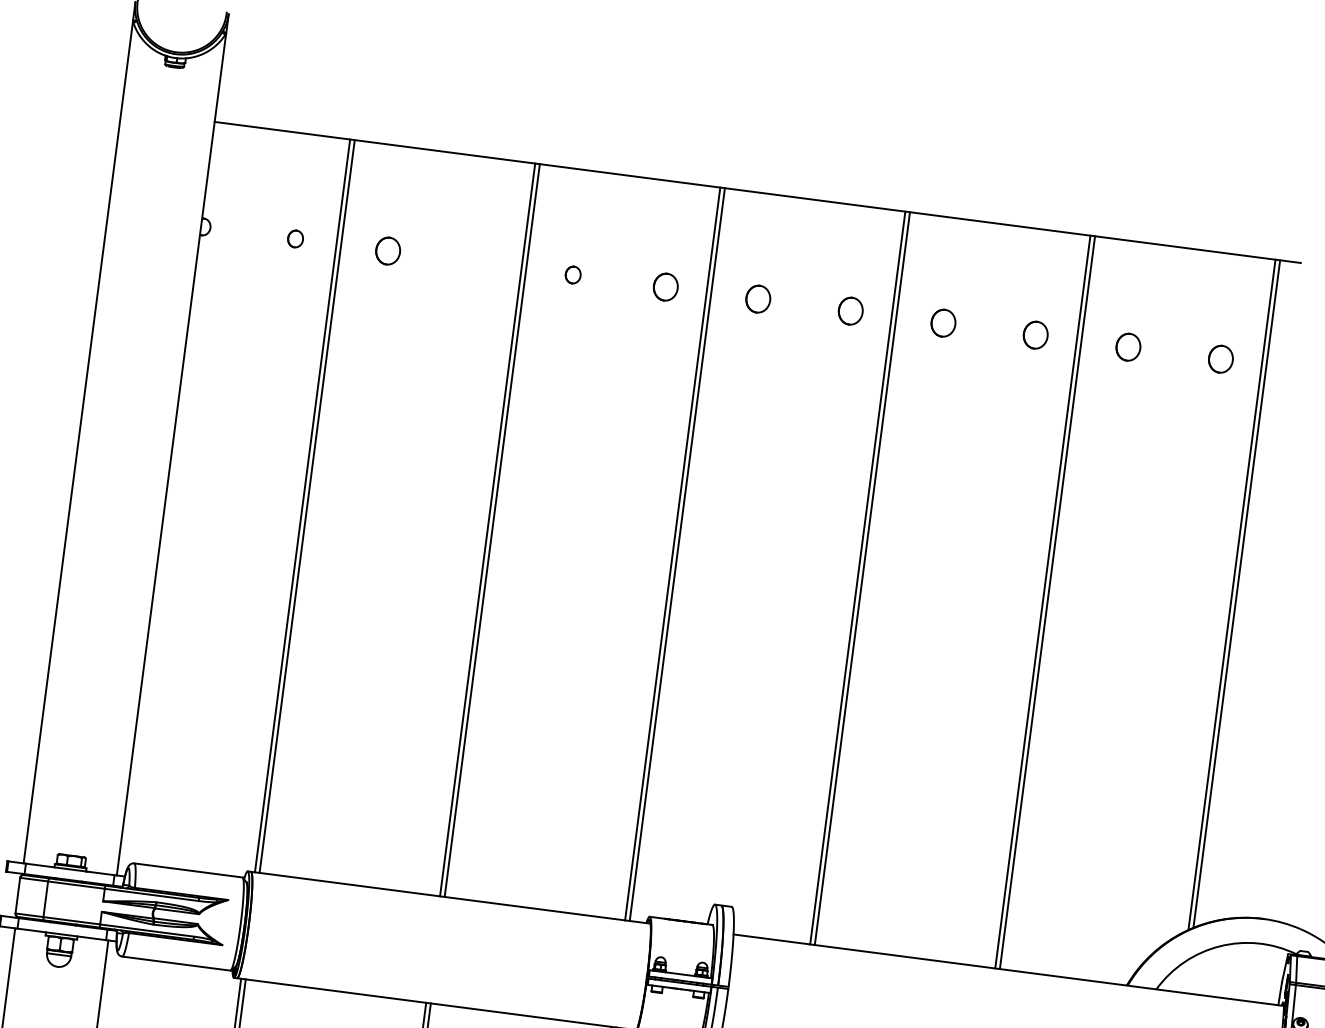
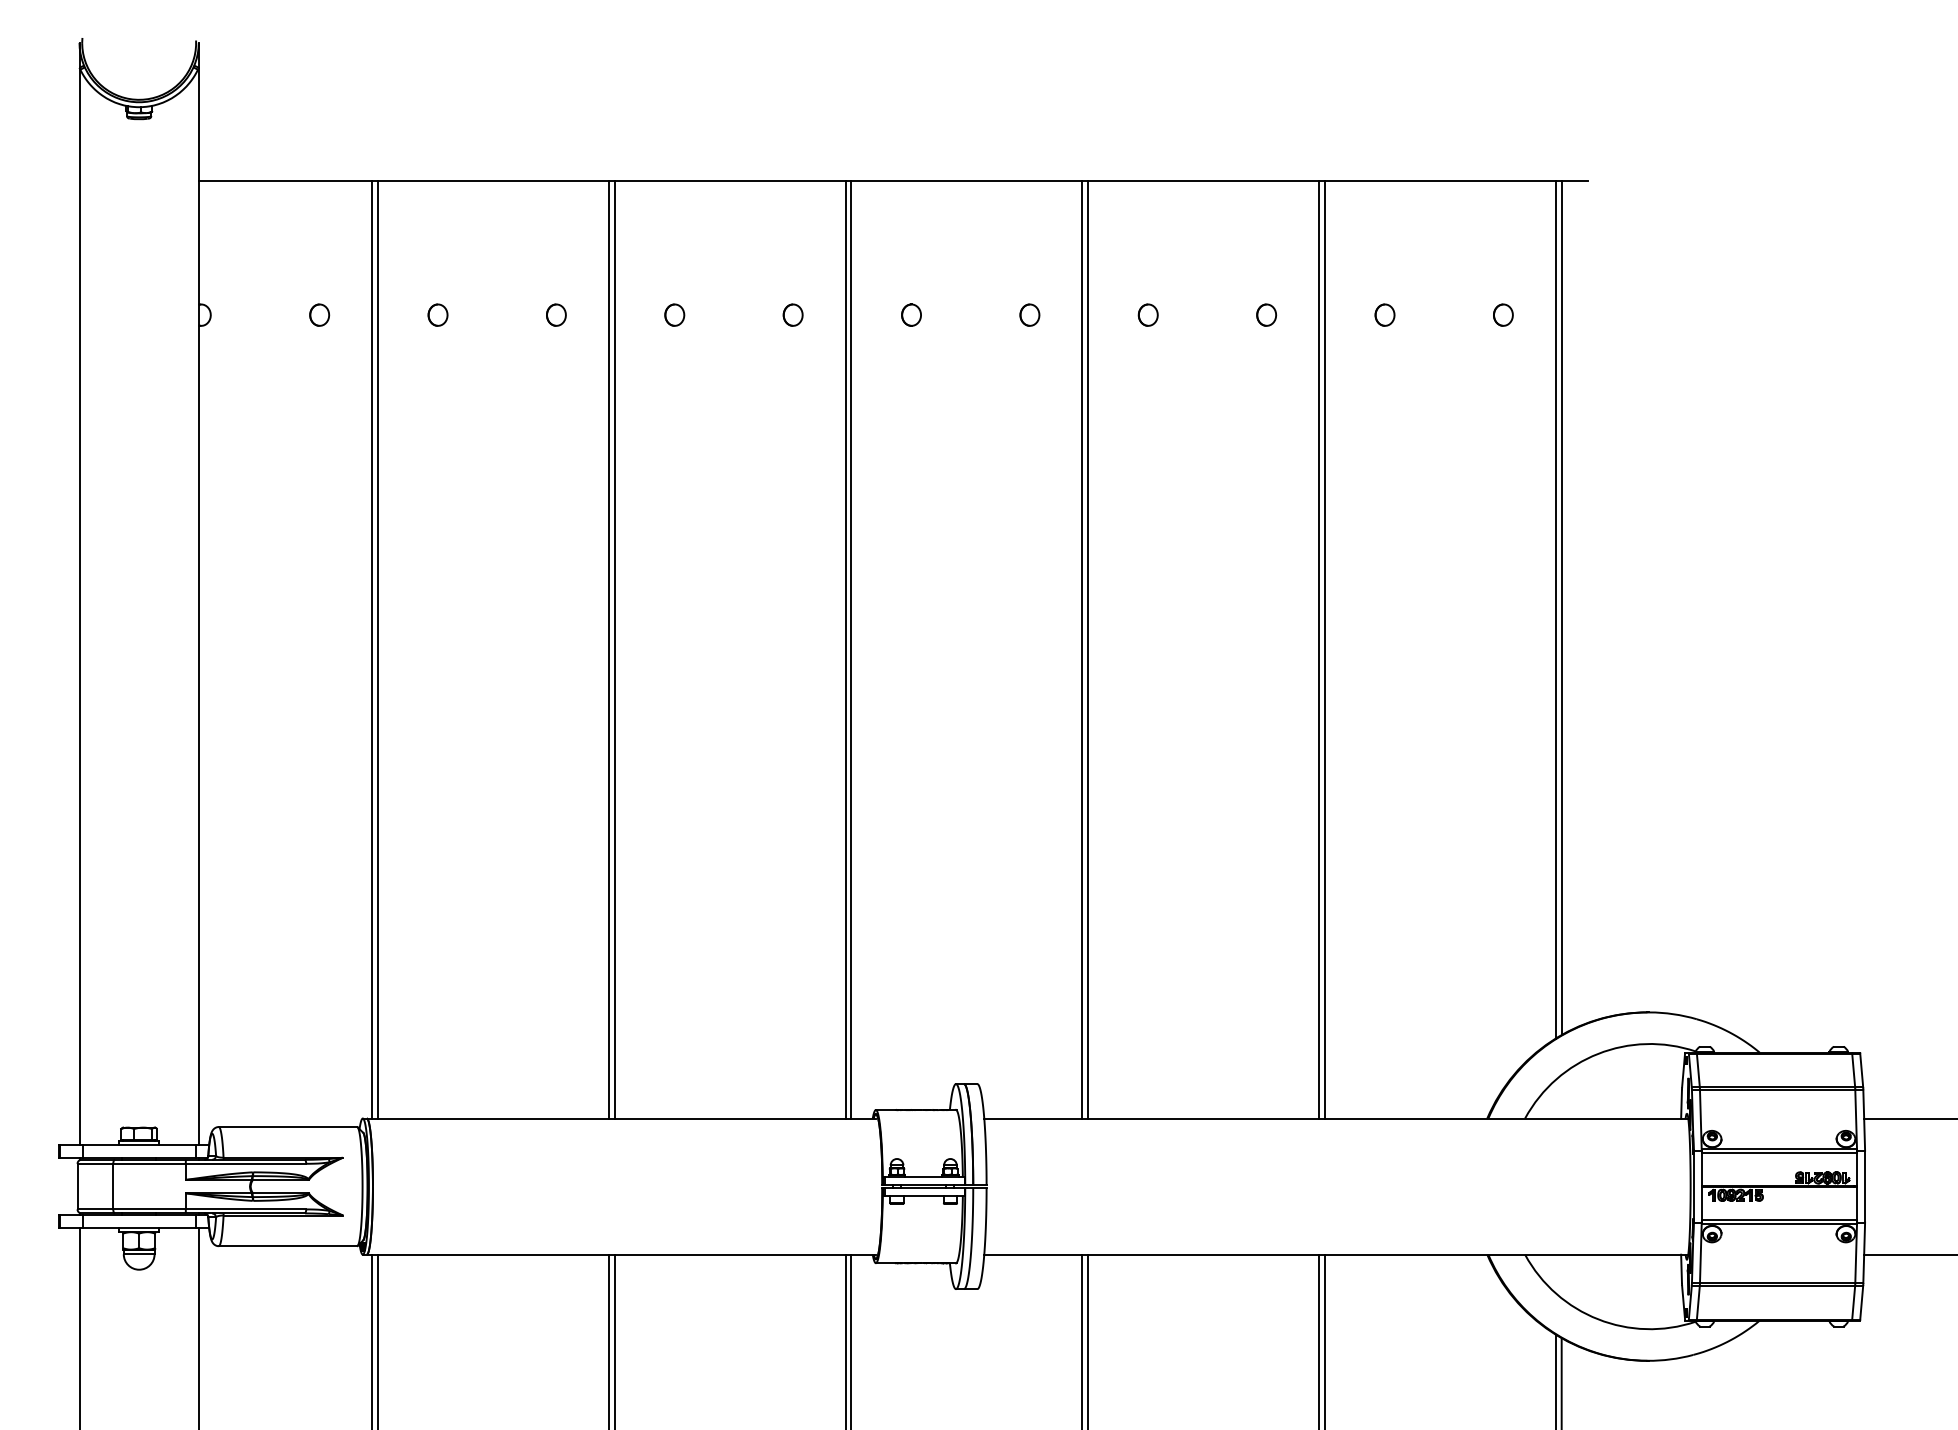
part: (387, 250) -> (437, 314), size x0.62
part: (480, 262) -> (556, 314), added
part: (665, 286) -> (792, 314), size x0.62
part: (758, 298) -> (911, 314), size x0.62
part: (850, 310) -> (1029, 314), size x0.62
part: (942, 322) -> (1147, 314), size x0.62
part: (1035, 334) -> (1266, 314), size x0.62
part: (1128, 346) -> (1384, 314), size x0.62
part: (1221, 358) -> (1503, 314), size x0.62

